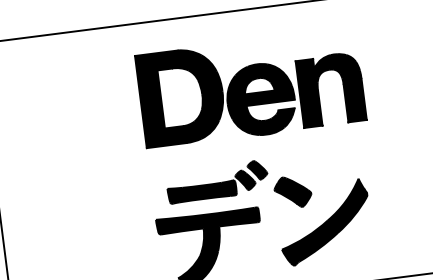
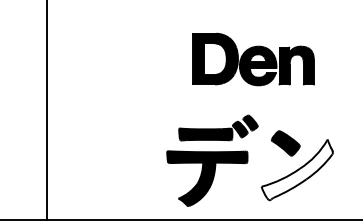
part: (250, 88) -> (253, 59), size x0.7
part: (292, 192) -> (285, 143), moved
fill: (323, 221) -> (296, 169), removed

